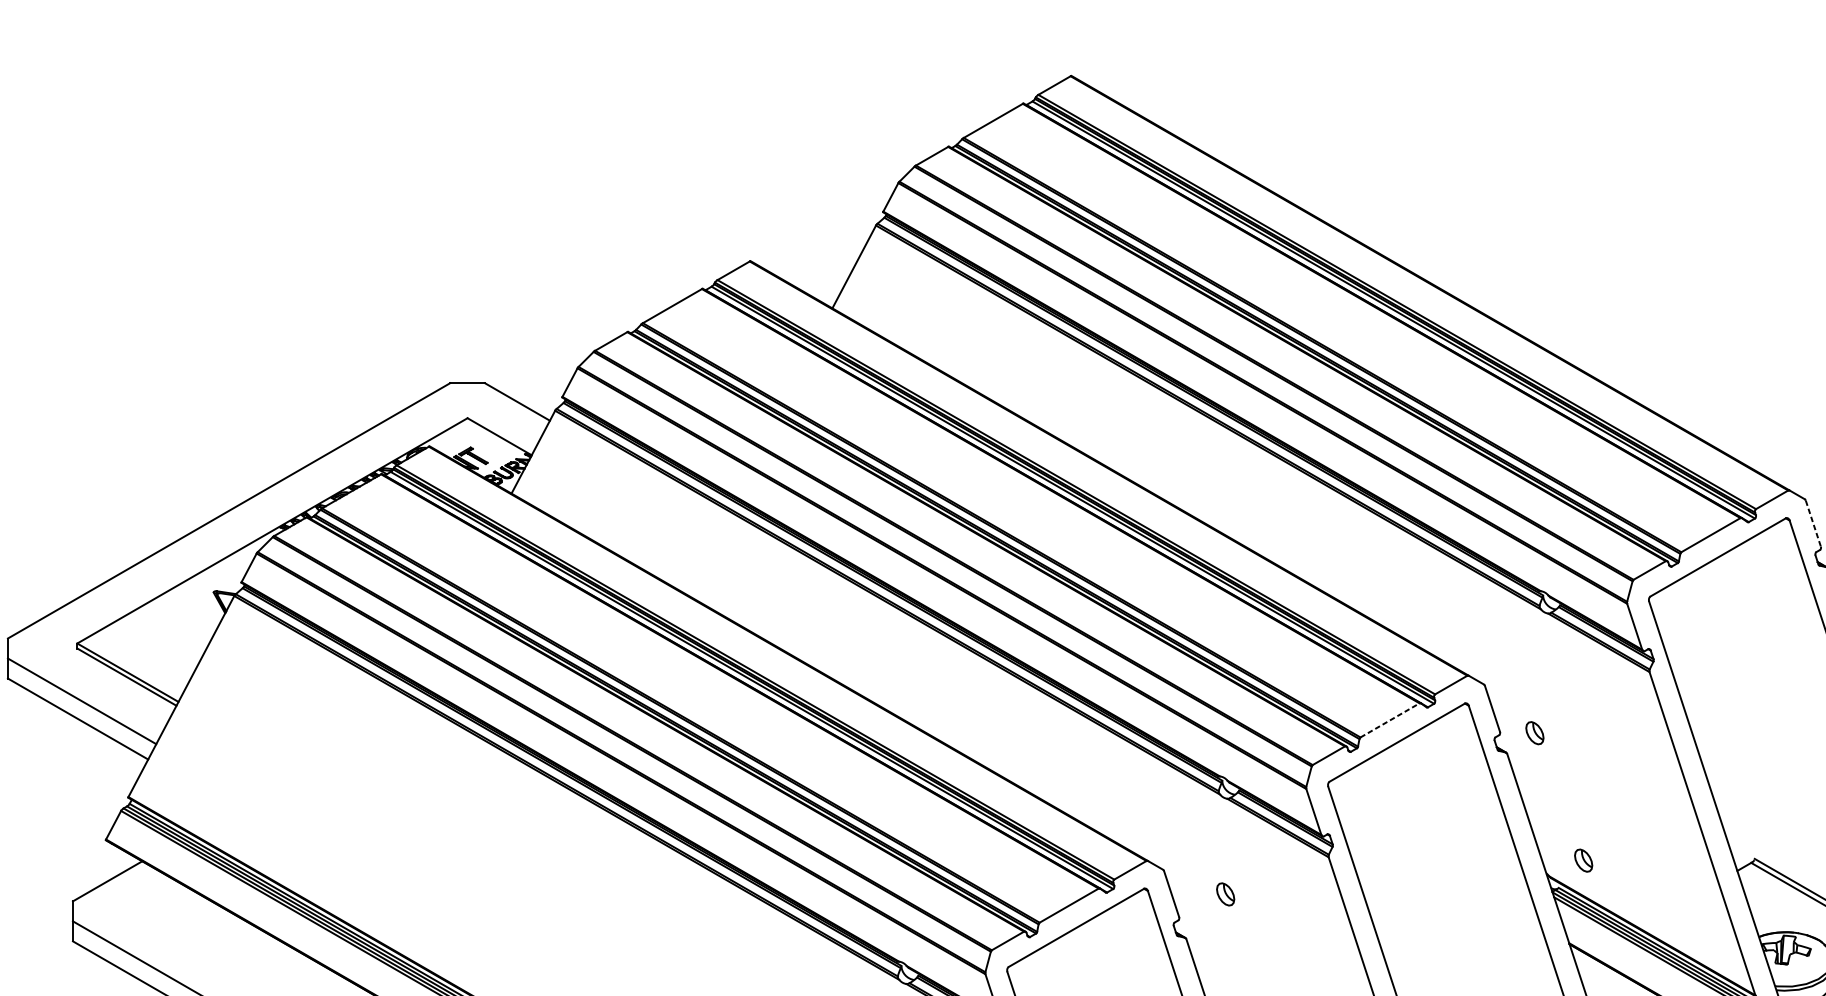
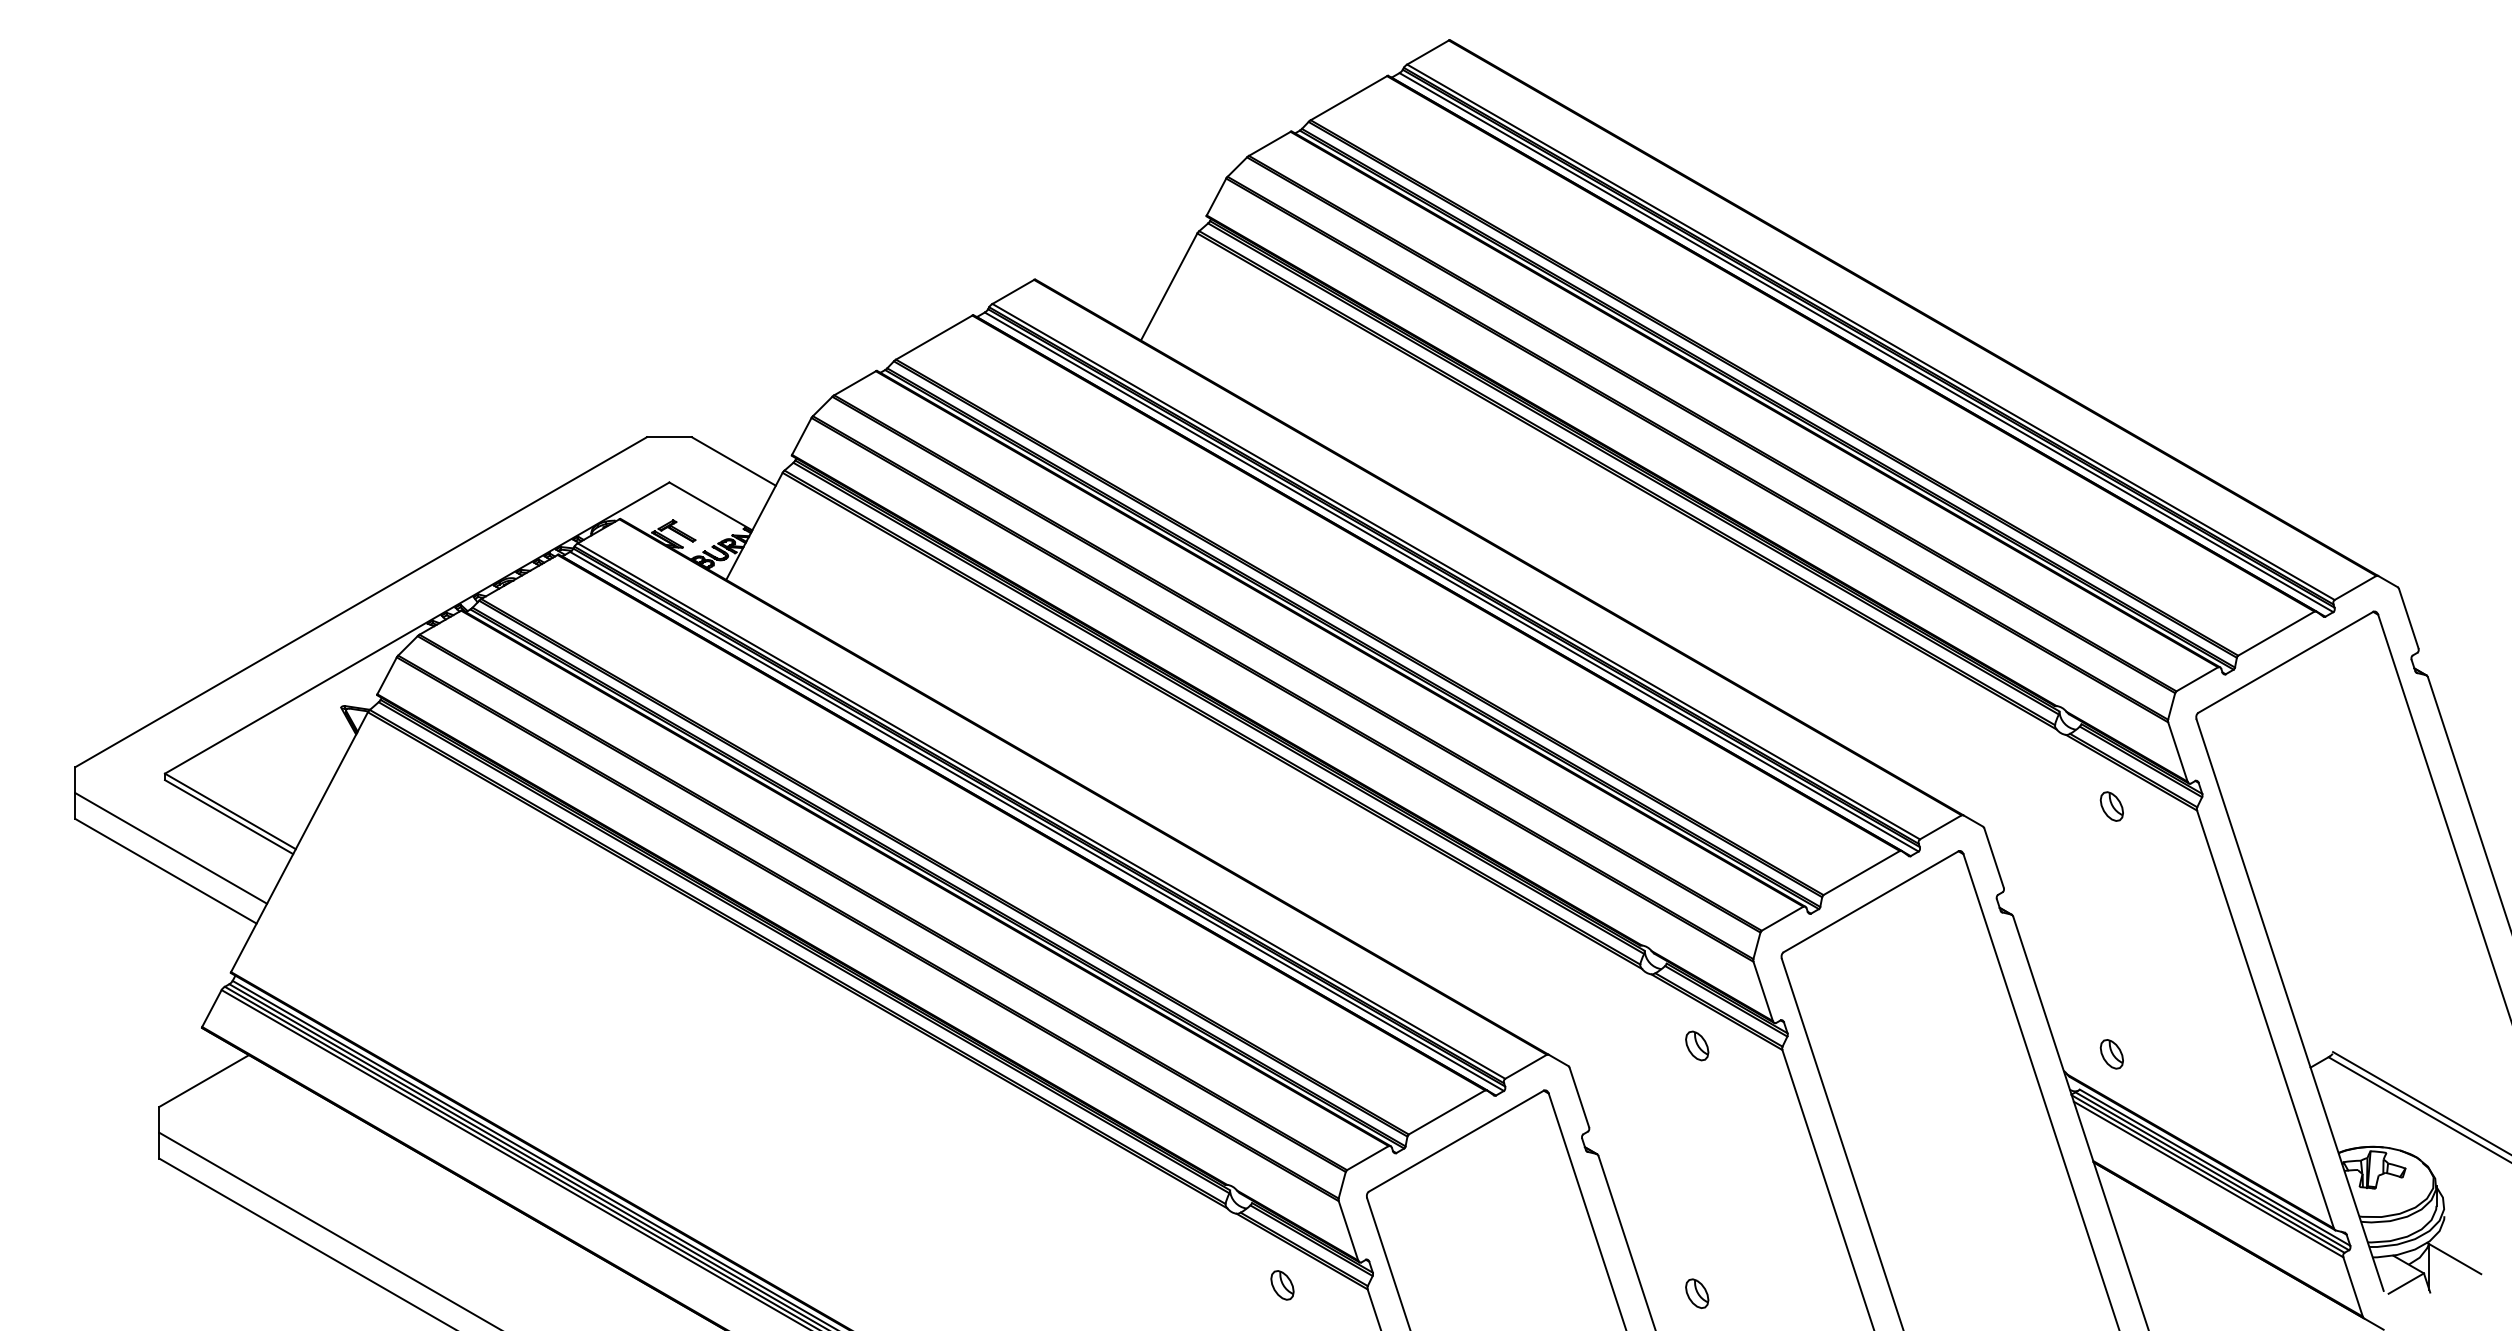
line: (1813, 524) -> (2408, 619), dashed -> solid
line: (1390, 719) -> (1862, 872), dashed -> solid
part: (1534, 733) -> (2111, 806), moved
part: (1225, 894) -> (1697, 1045), moved

